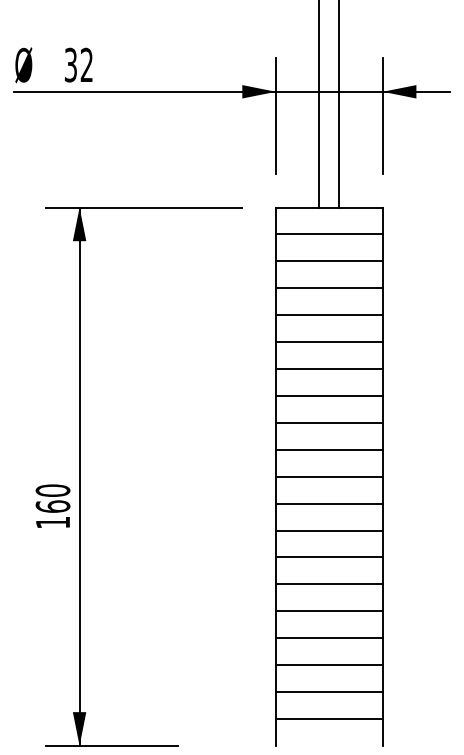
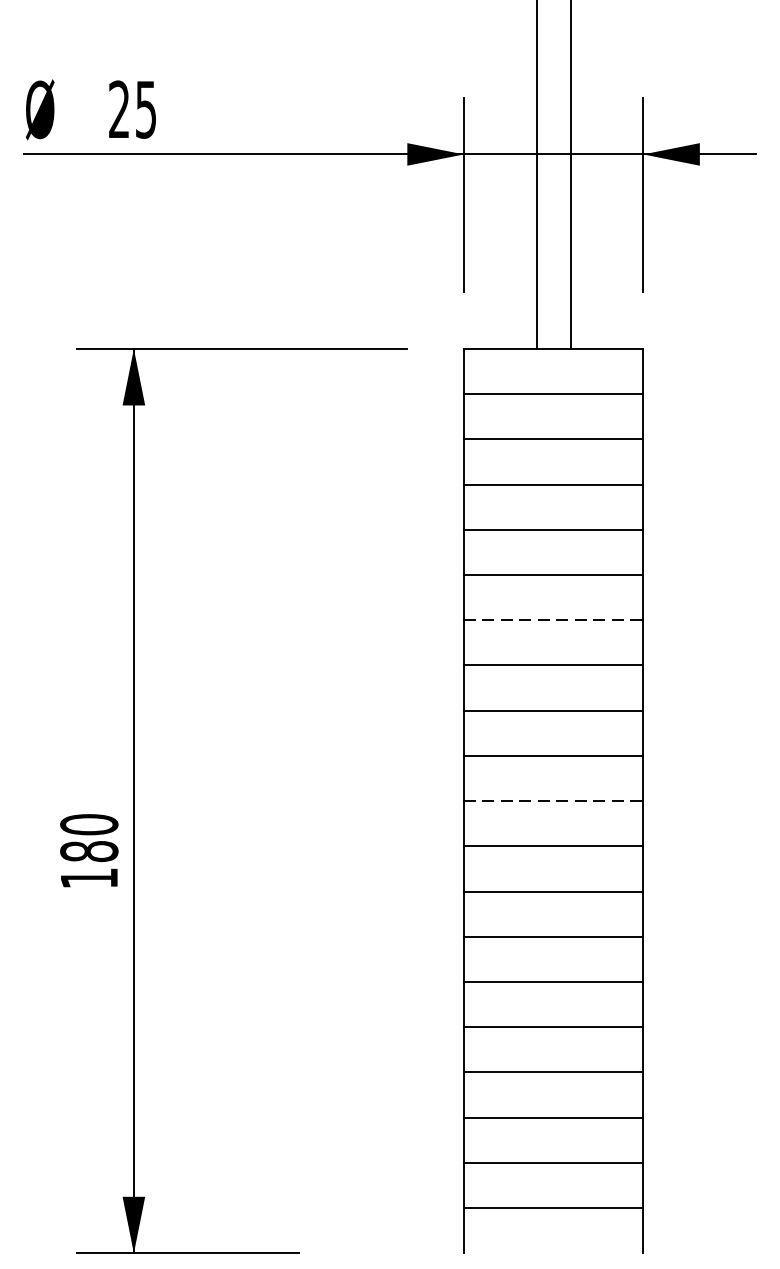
text: (78, 64) -> (132, 108), 32 -> 25
line: (329, 369) -> (553, 621), solid -> dashed
line: (329, 476) -> (553, 800), solid -> dashed
text: (52, 506) -> (88, 851), 160 -> 180

